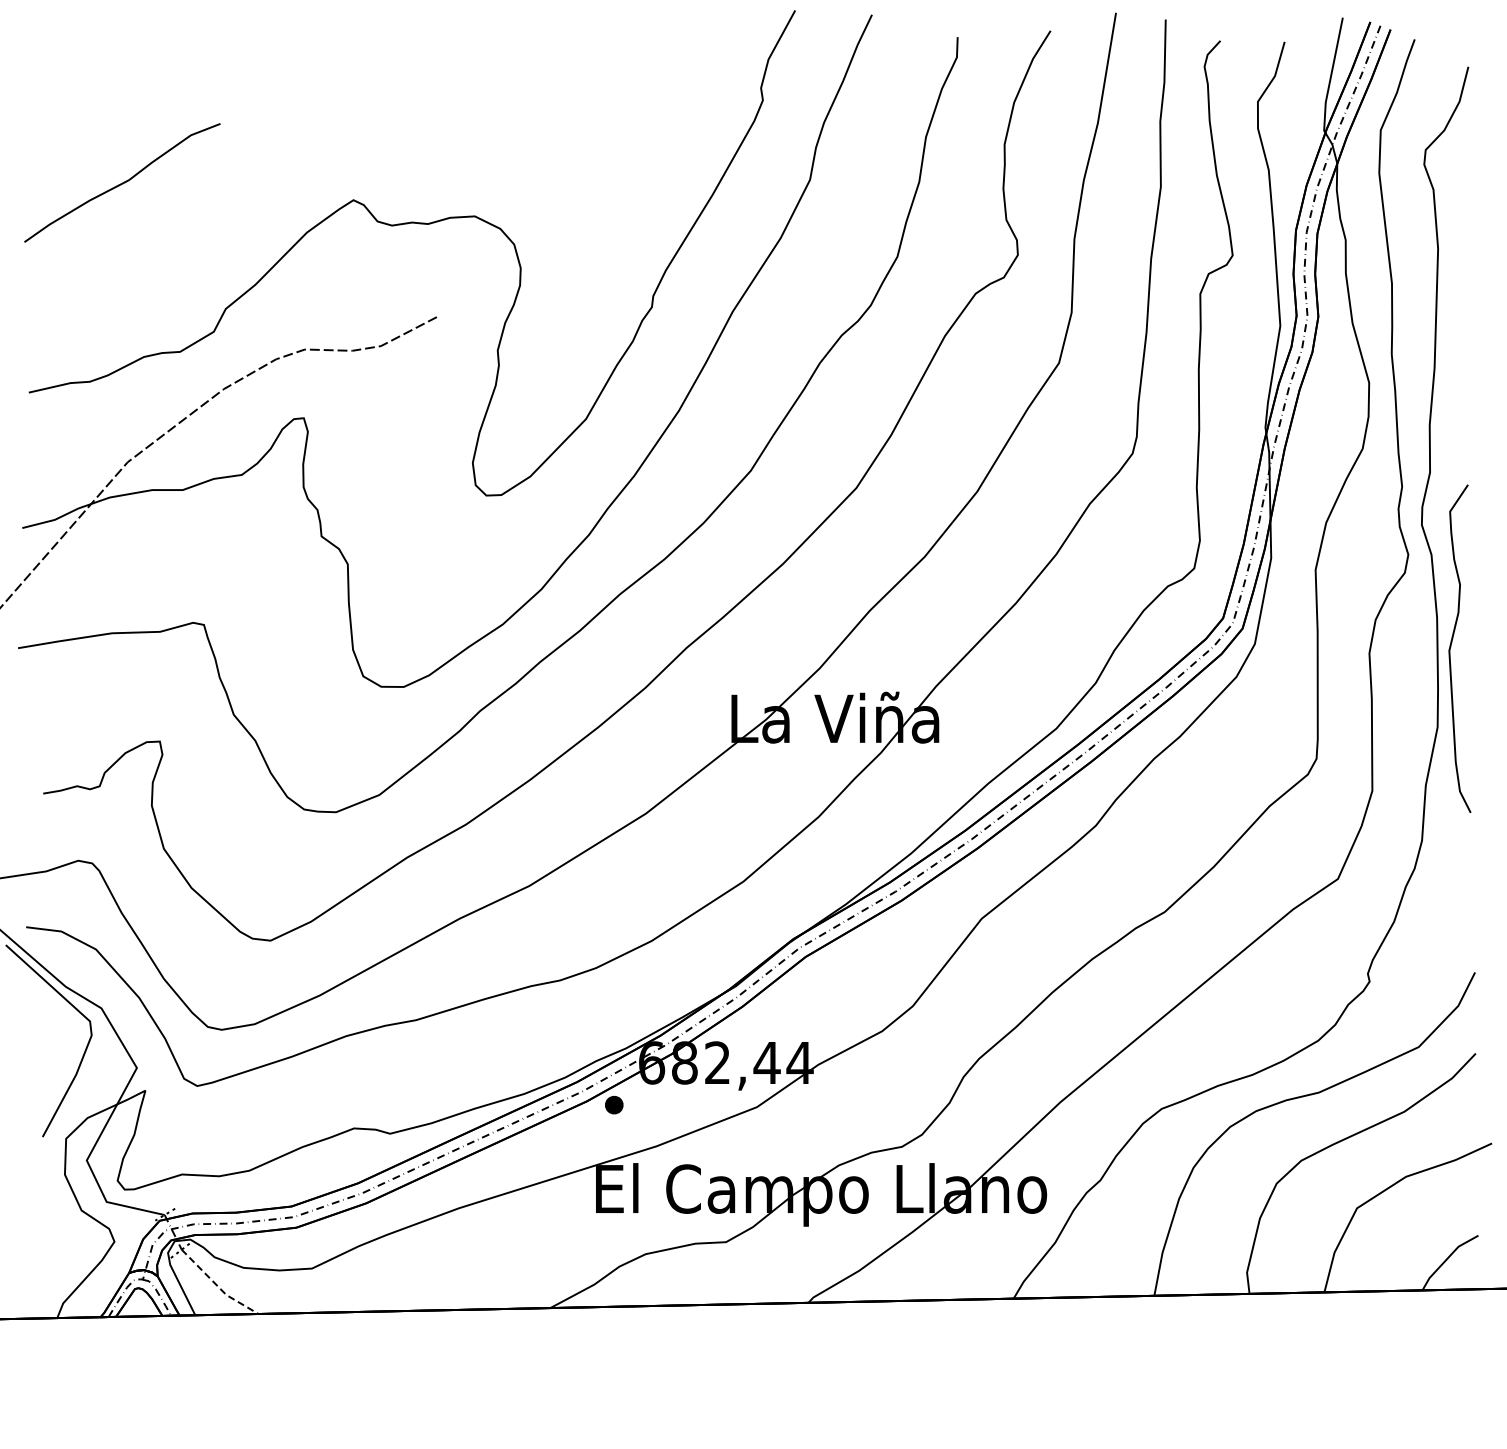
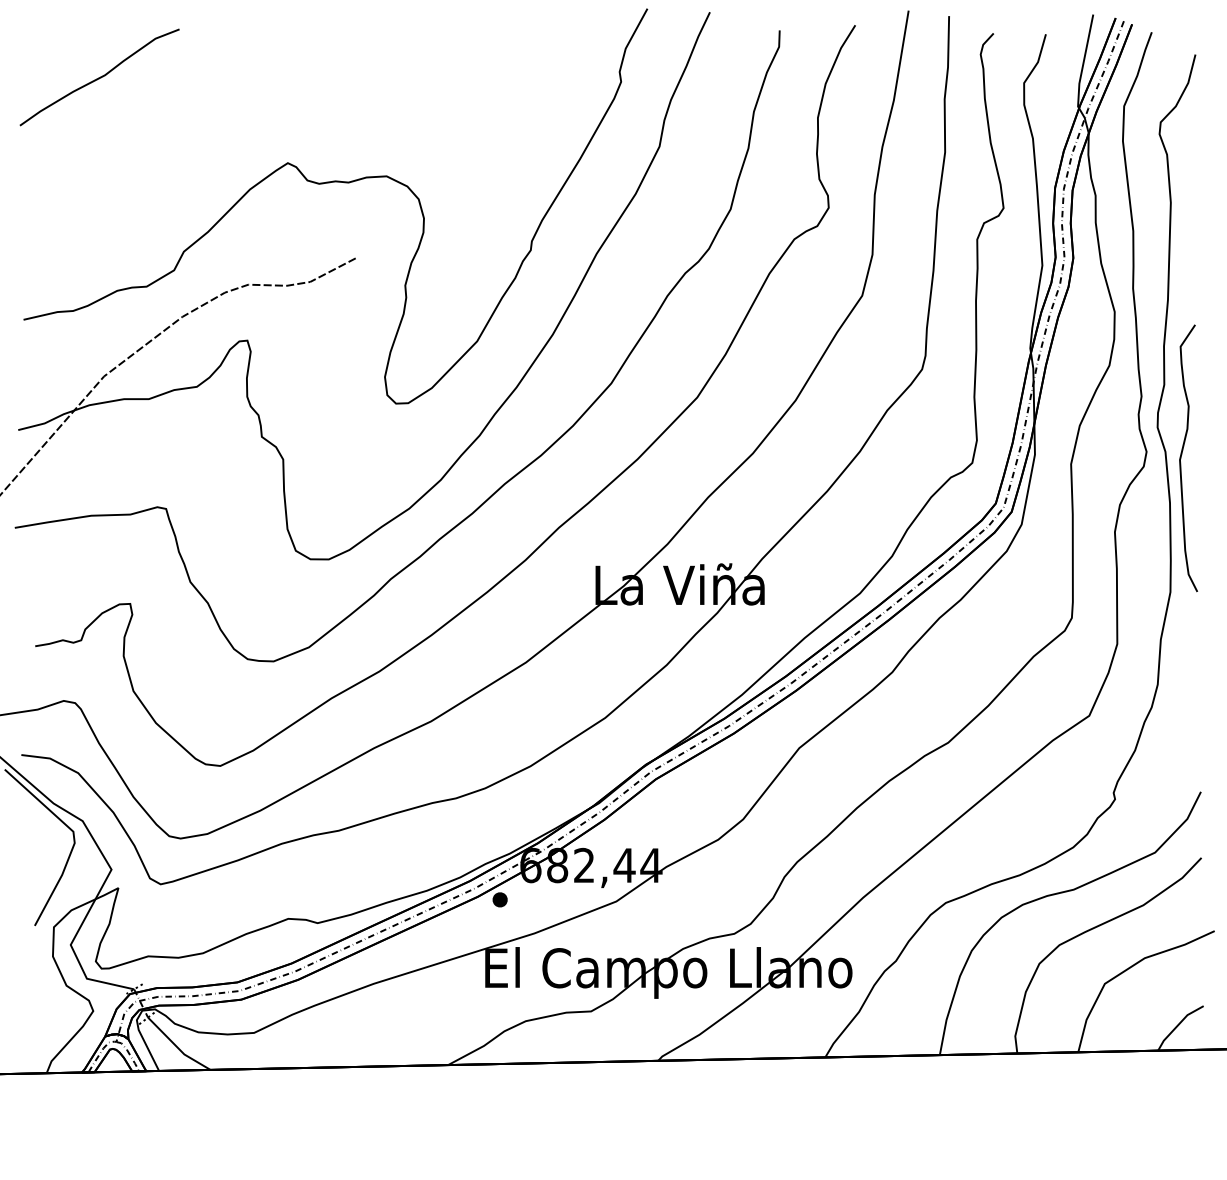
curve: (122, 182) -> (99, 77), moved
curve: (1451, 647) -> (1181, 457), moved
line: (218, 1287) -> (177, 1048), dashed -> solid

